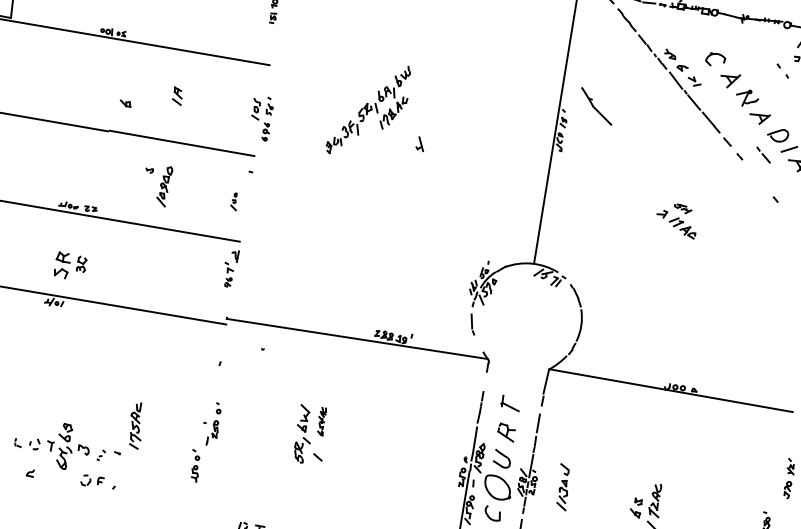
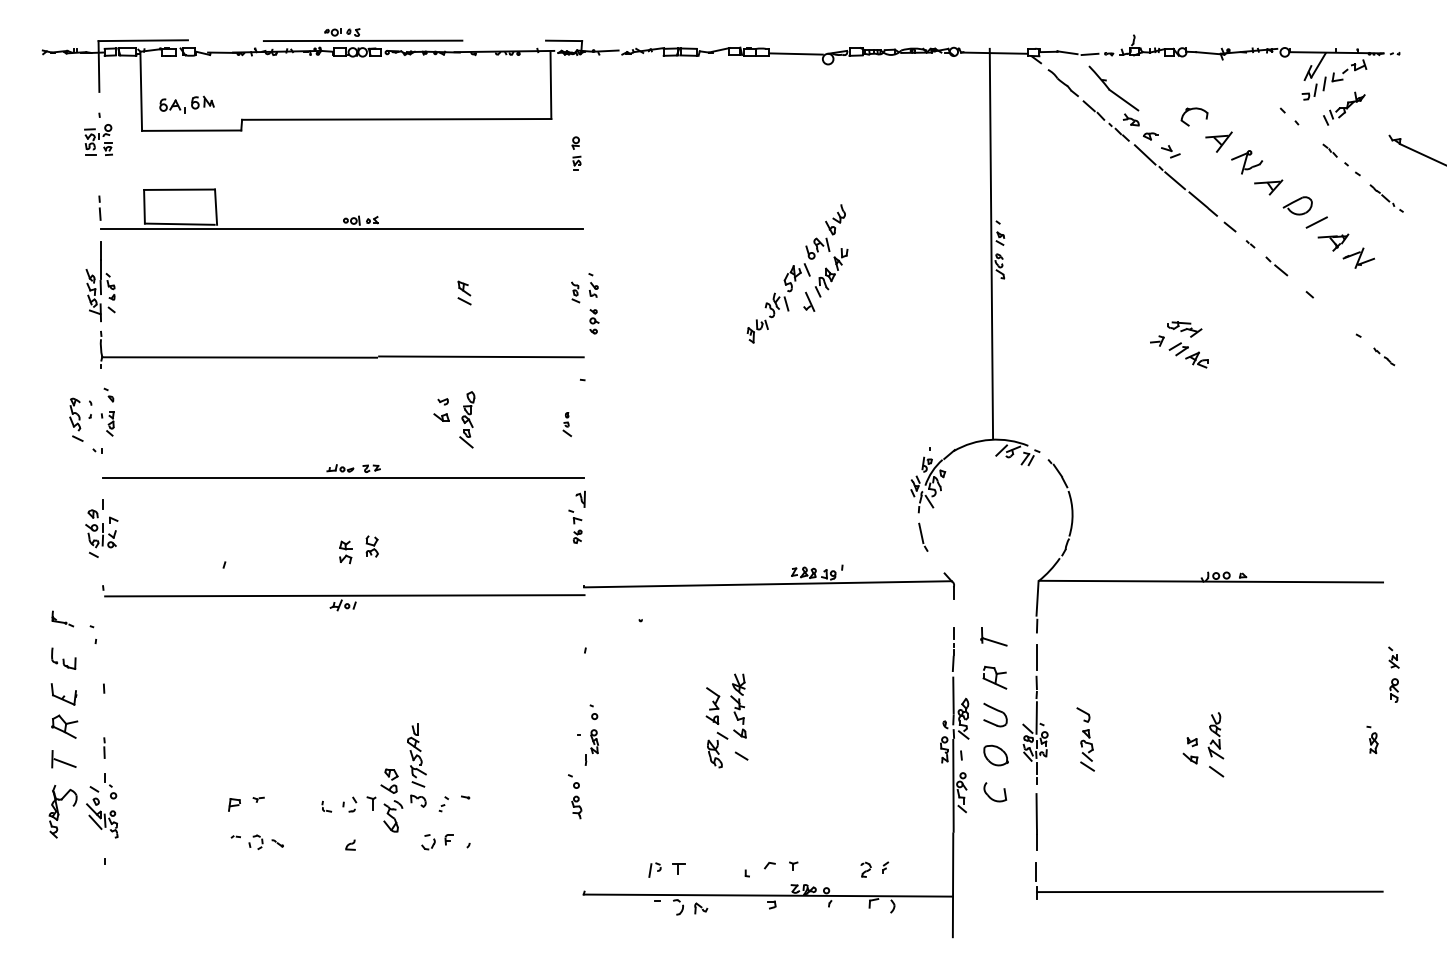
part: (125, 103) -> (441, 417), moved
part: (596, 106) -> (1113, 88), moved
part: (256, 109) -> (575, 292), size x0.71
part: (369, 109) -> (797, 273), moved
part: (763, 155) -> (1276, 266), moved
part: (682, 209) -> (1184, 329), size x1.43
part: (62, 265) -> (345, 552), size x0.62
part: (321, 421) -> (738, 705), size x1.67
part: (136, 425) -> (416, 755), moved
part: (497, 487) -> (995, 755), size x0.62

